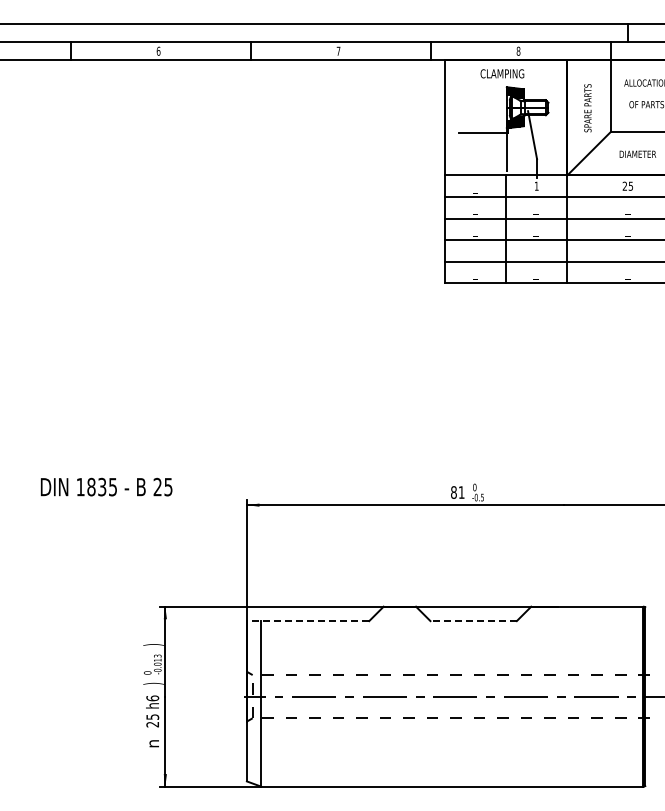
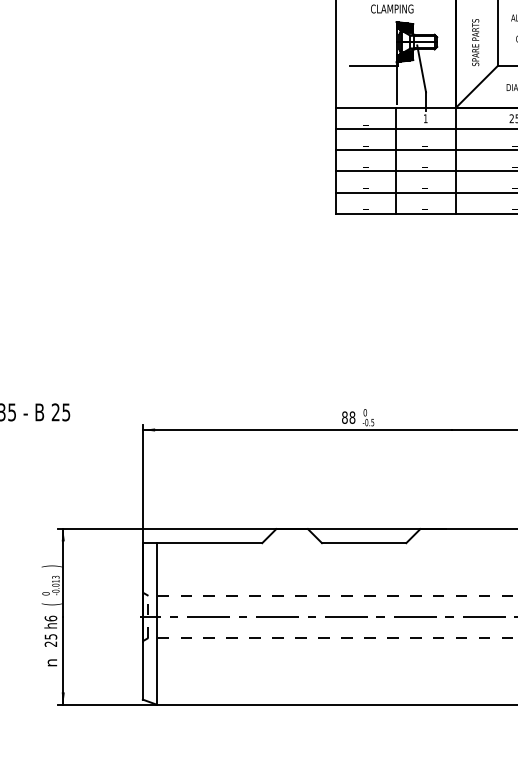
text: (461, 492) -> (352, 417), 81 -> 88
line: (307, 621) -> (201, 543), dashed -> solid
line: (473, 621) -> (363, 543), dashed -> solid
text: (153, 683) -> (51, 604), ) -> (

